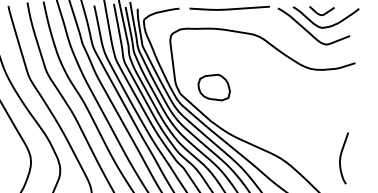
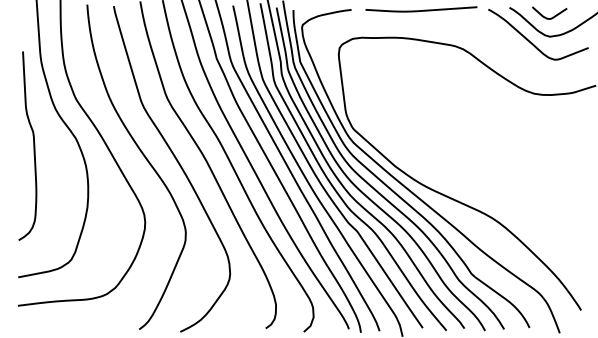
part: (213, 87) -> (399, 119), removed
curve: (341, 157) -> (576, 216), removed

